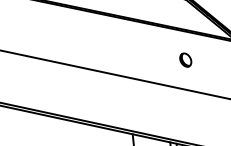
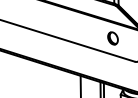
part: (184, 60) -> (112, 38), size x1.67

